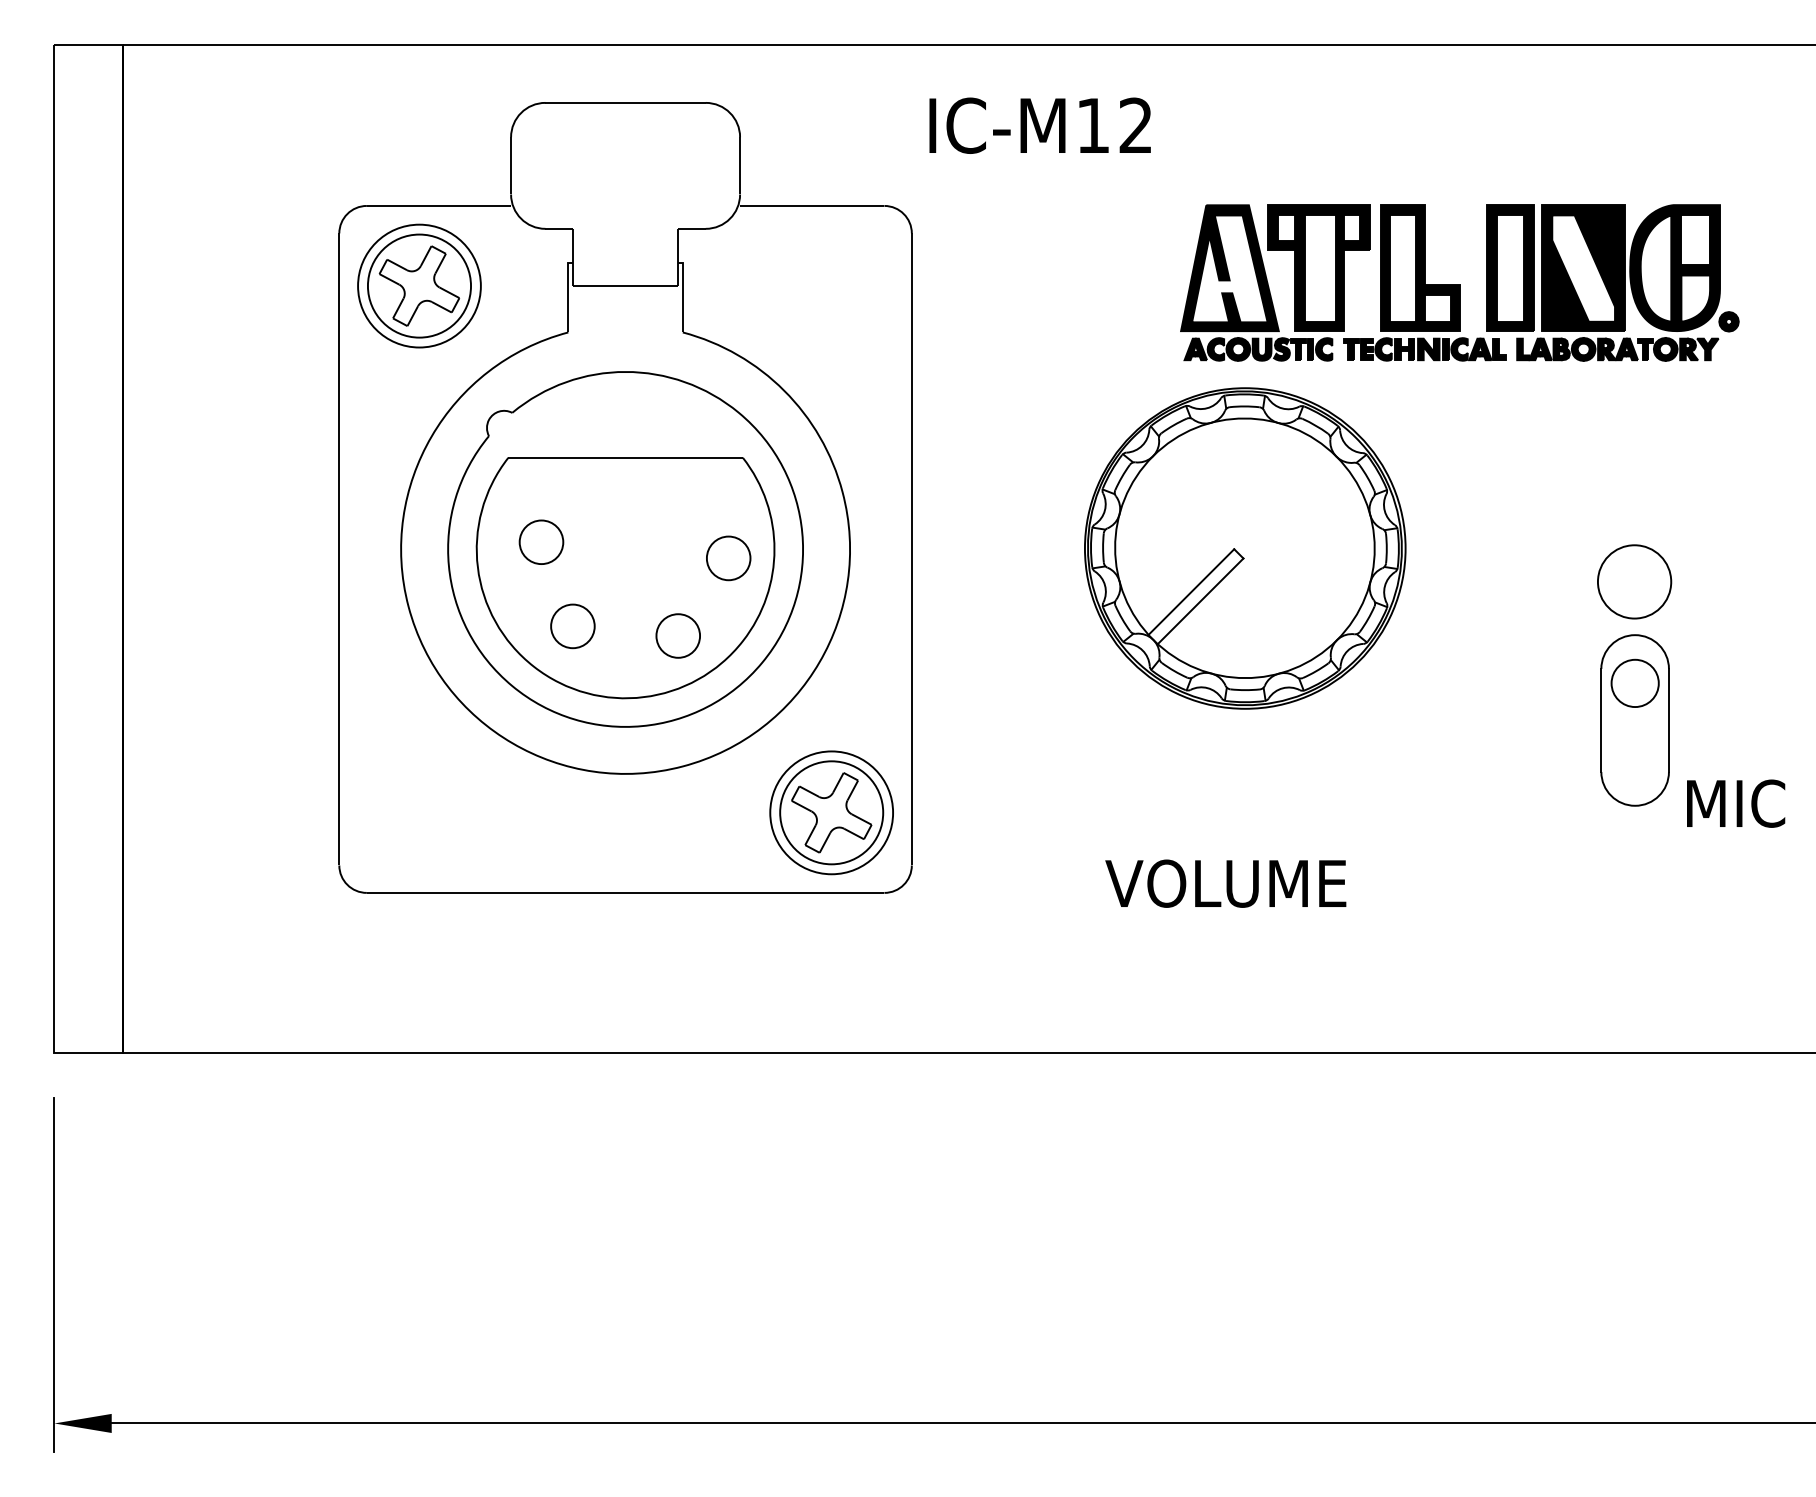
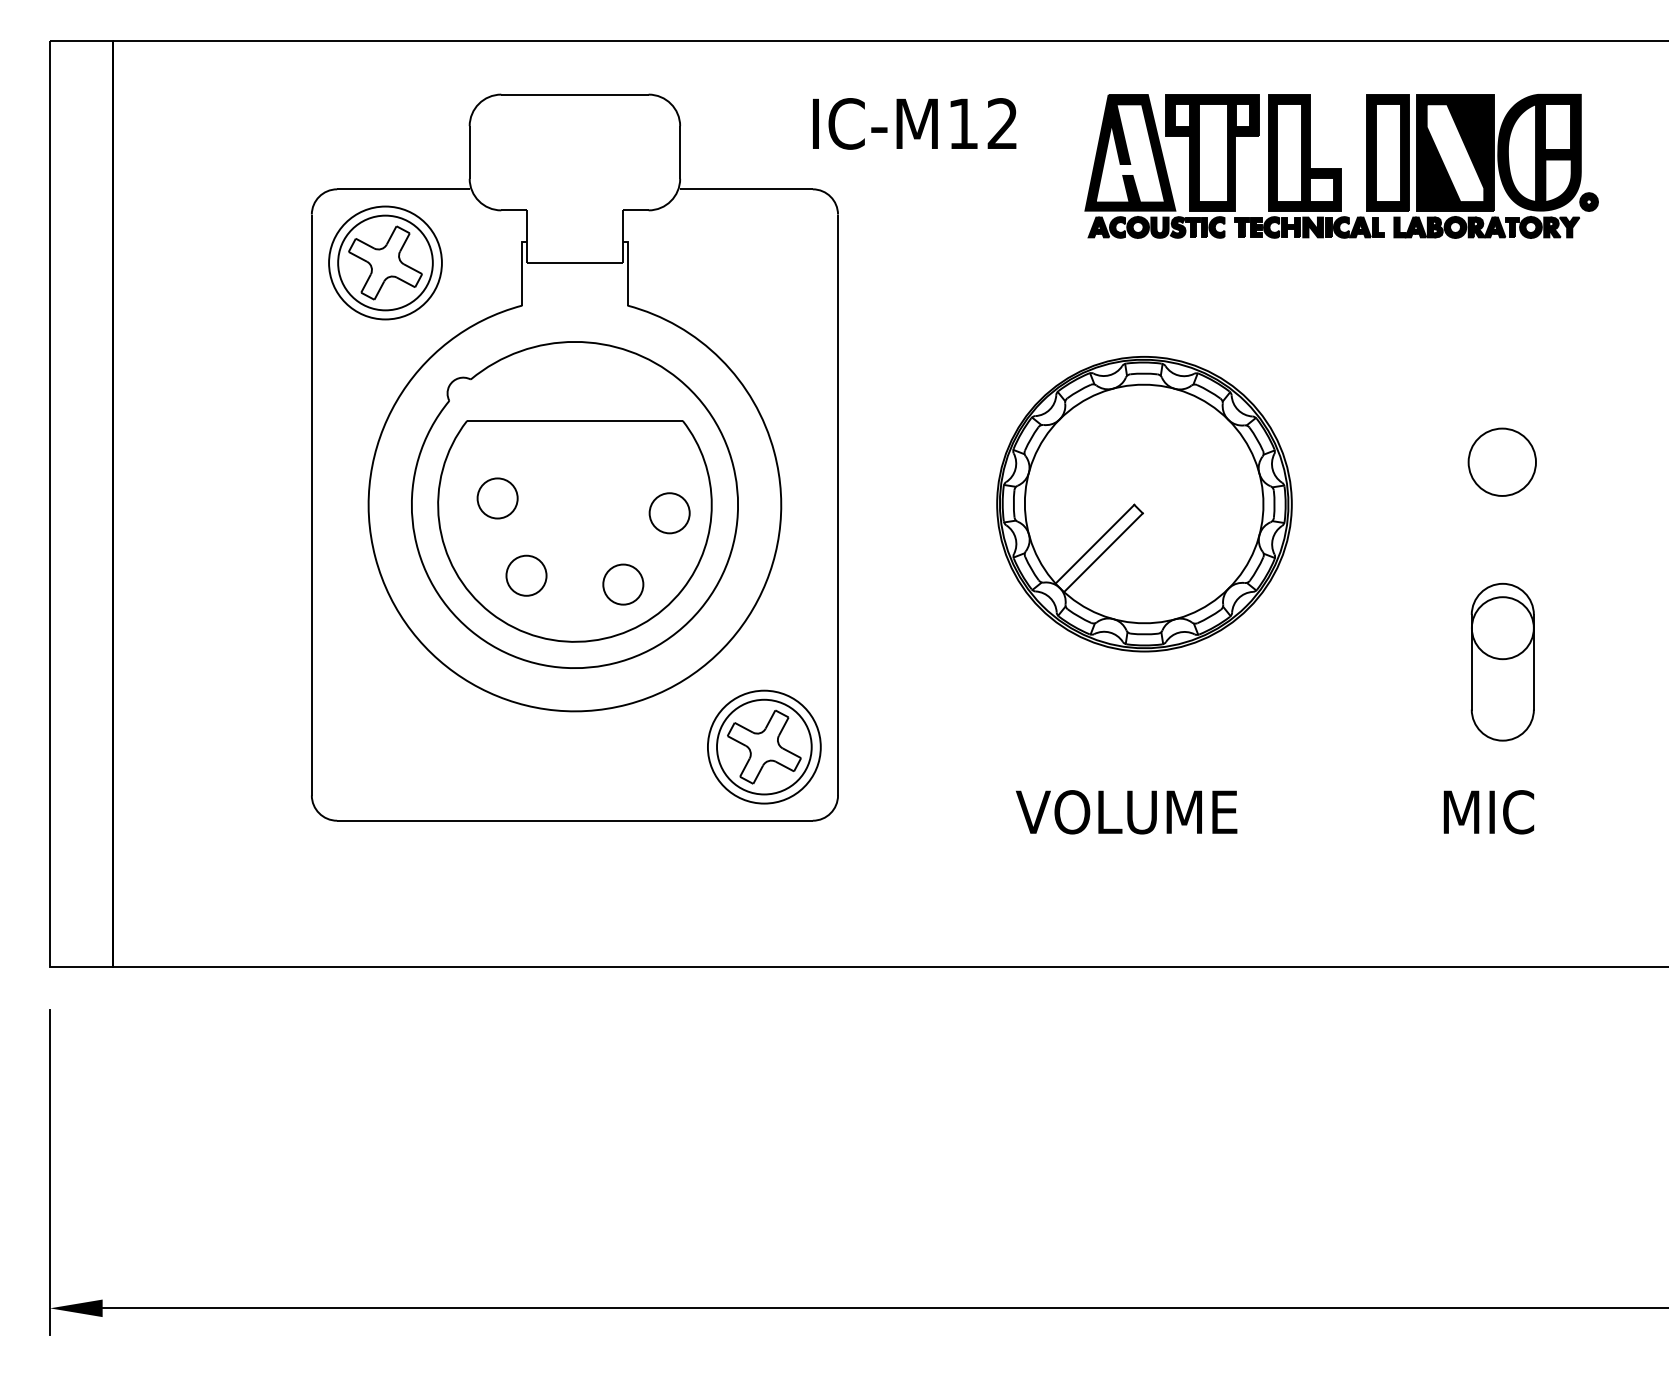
text: (1039, 125) -> (914, 123), moved
part: (1459, 282) -> (1341, 165), moved
circle: (1634, 581) -> (1502, 461), moved
circle: (1634, 683) -> (1502, 628), size x1.43
text: (1736, 803) -> (1489, 812), moved

